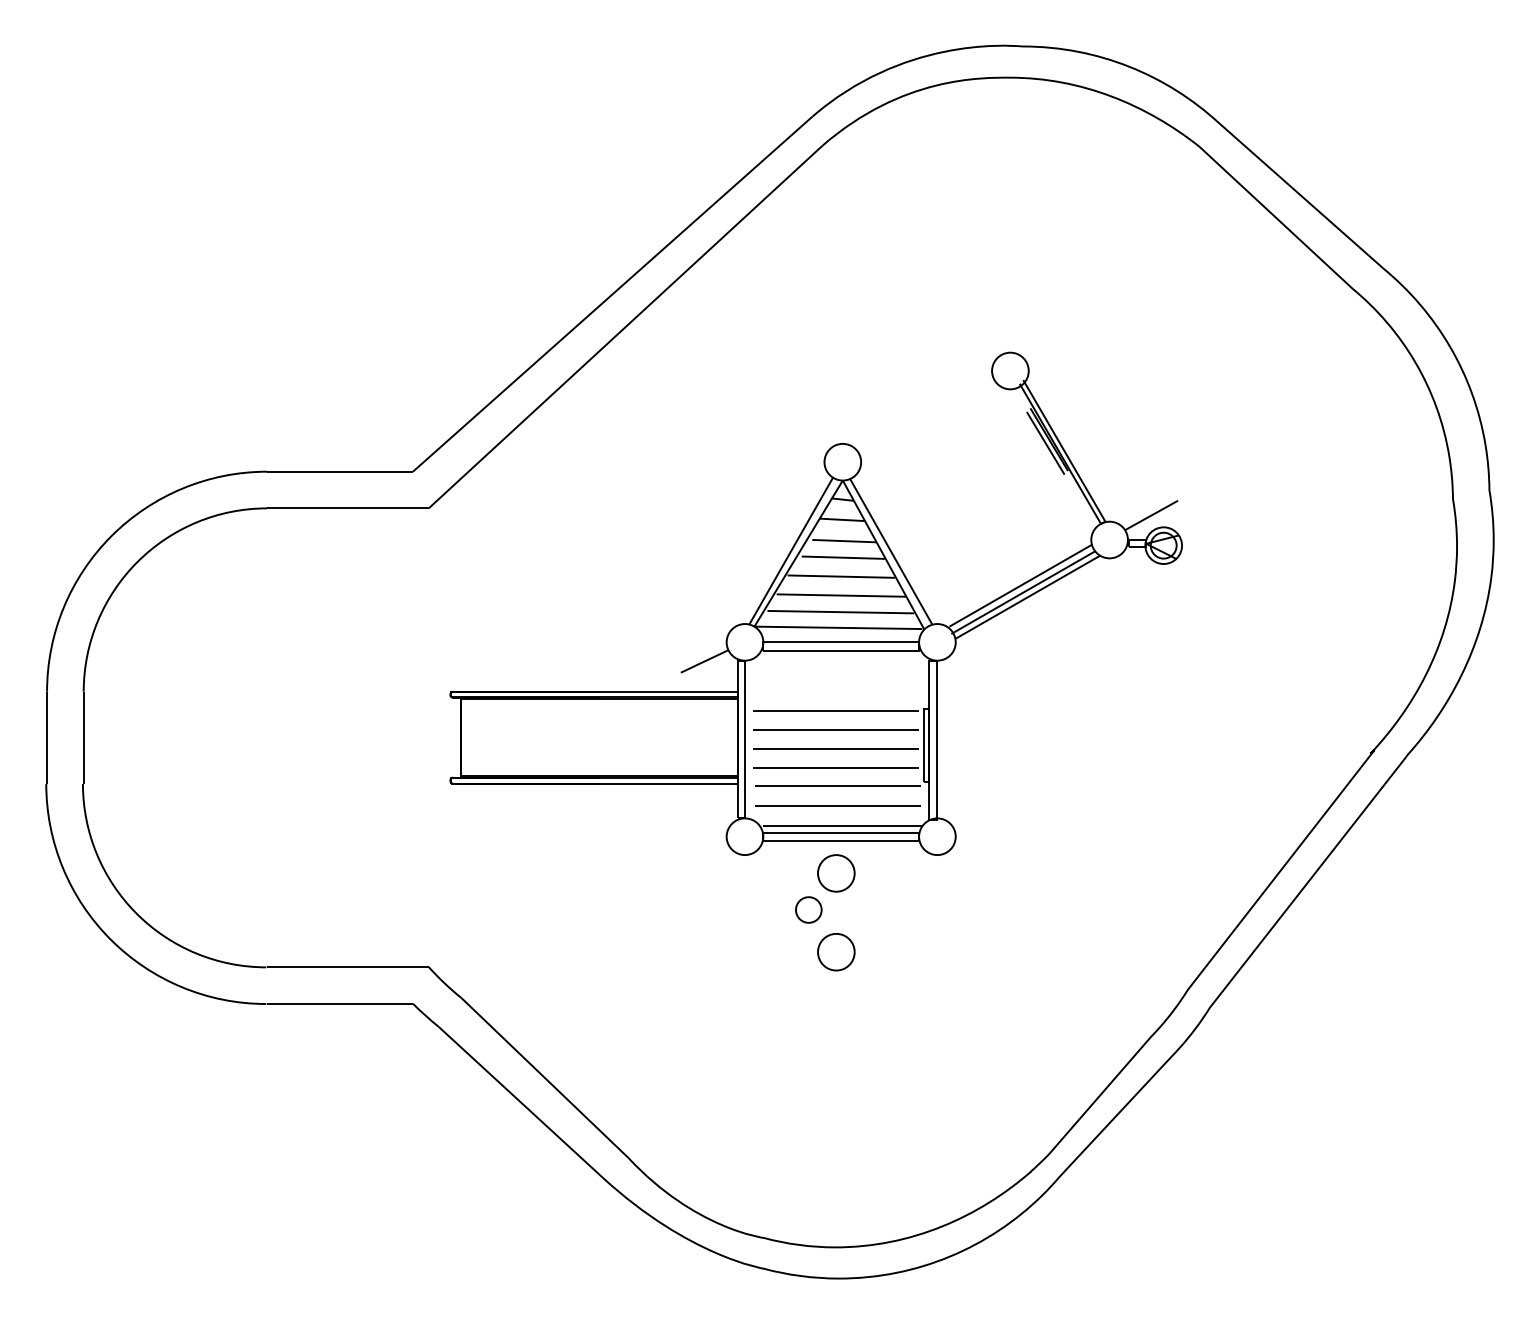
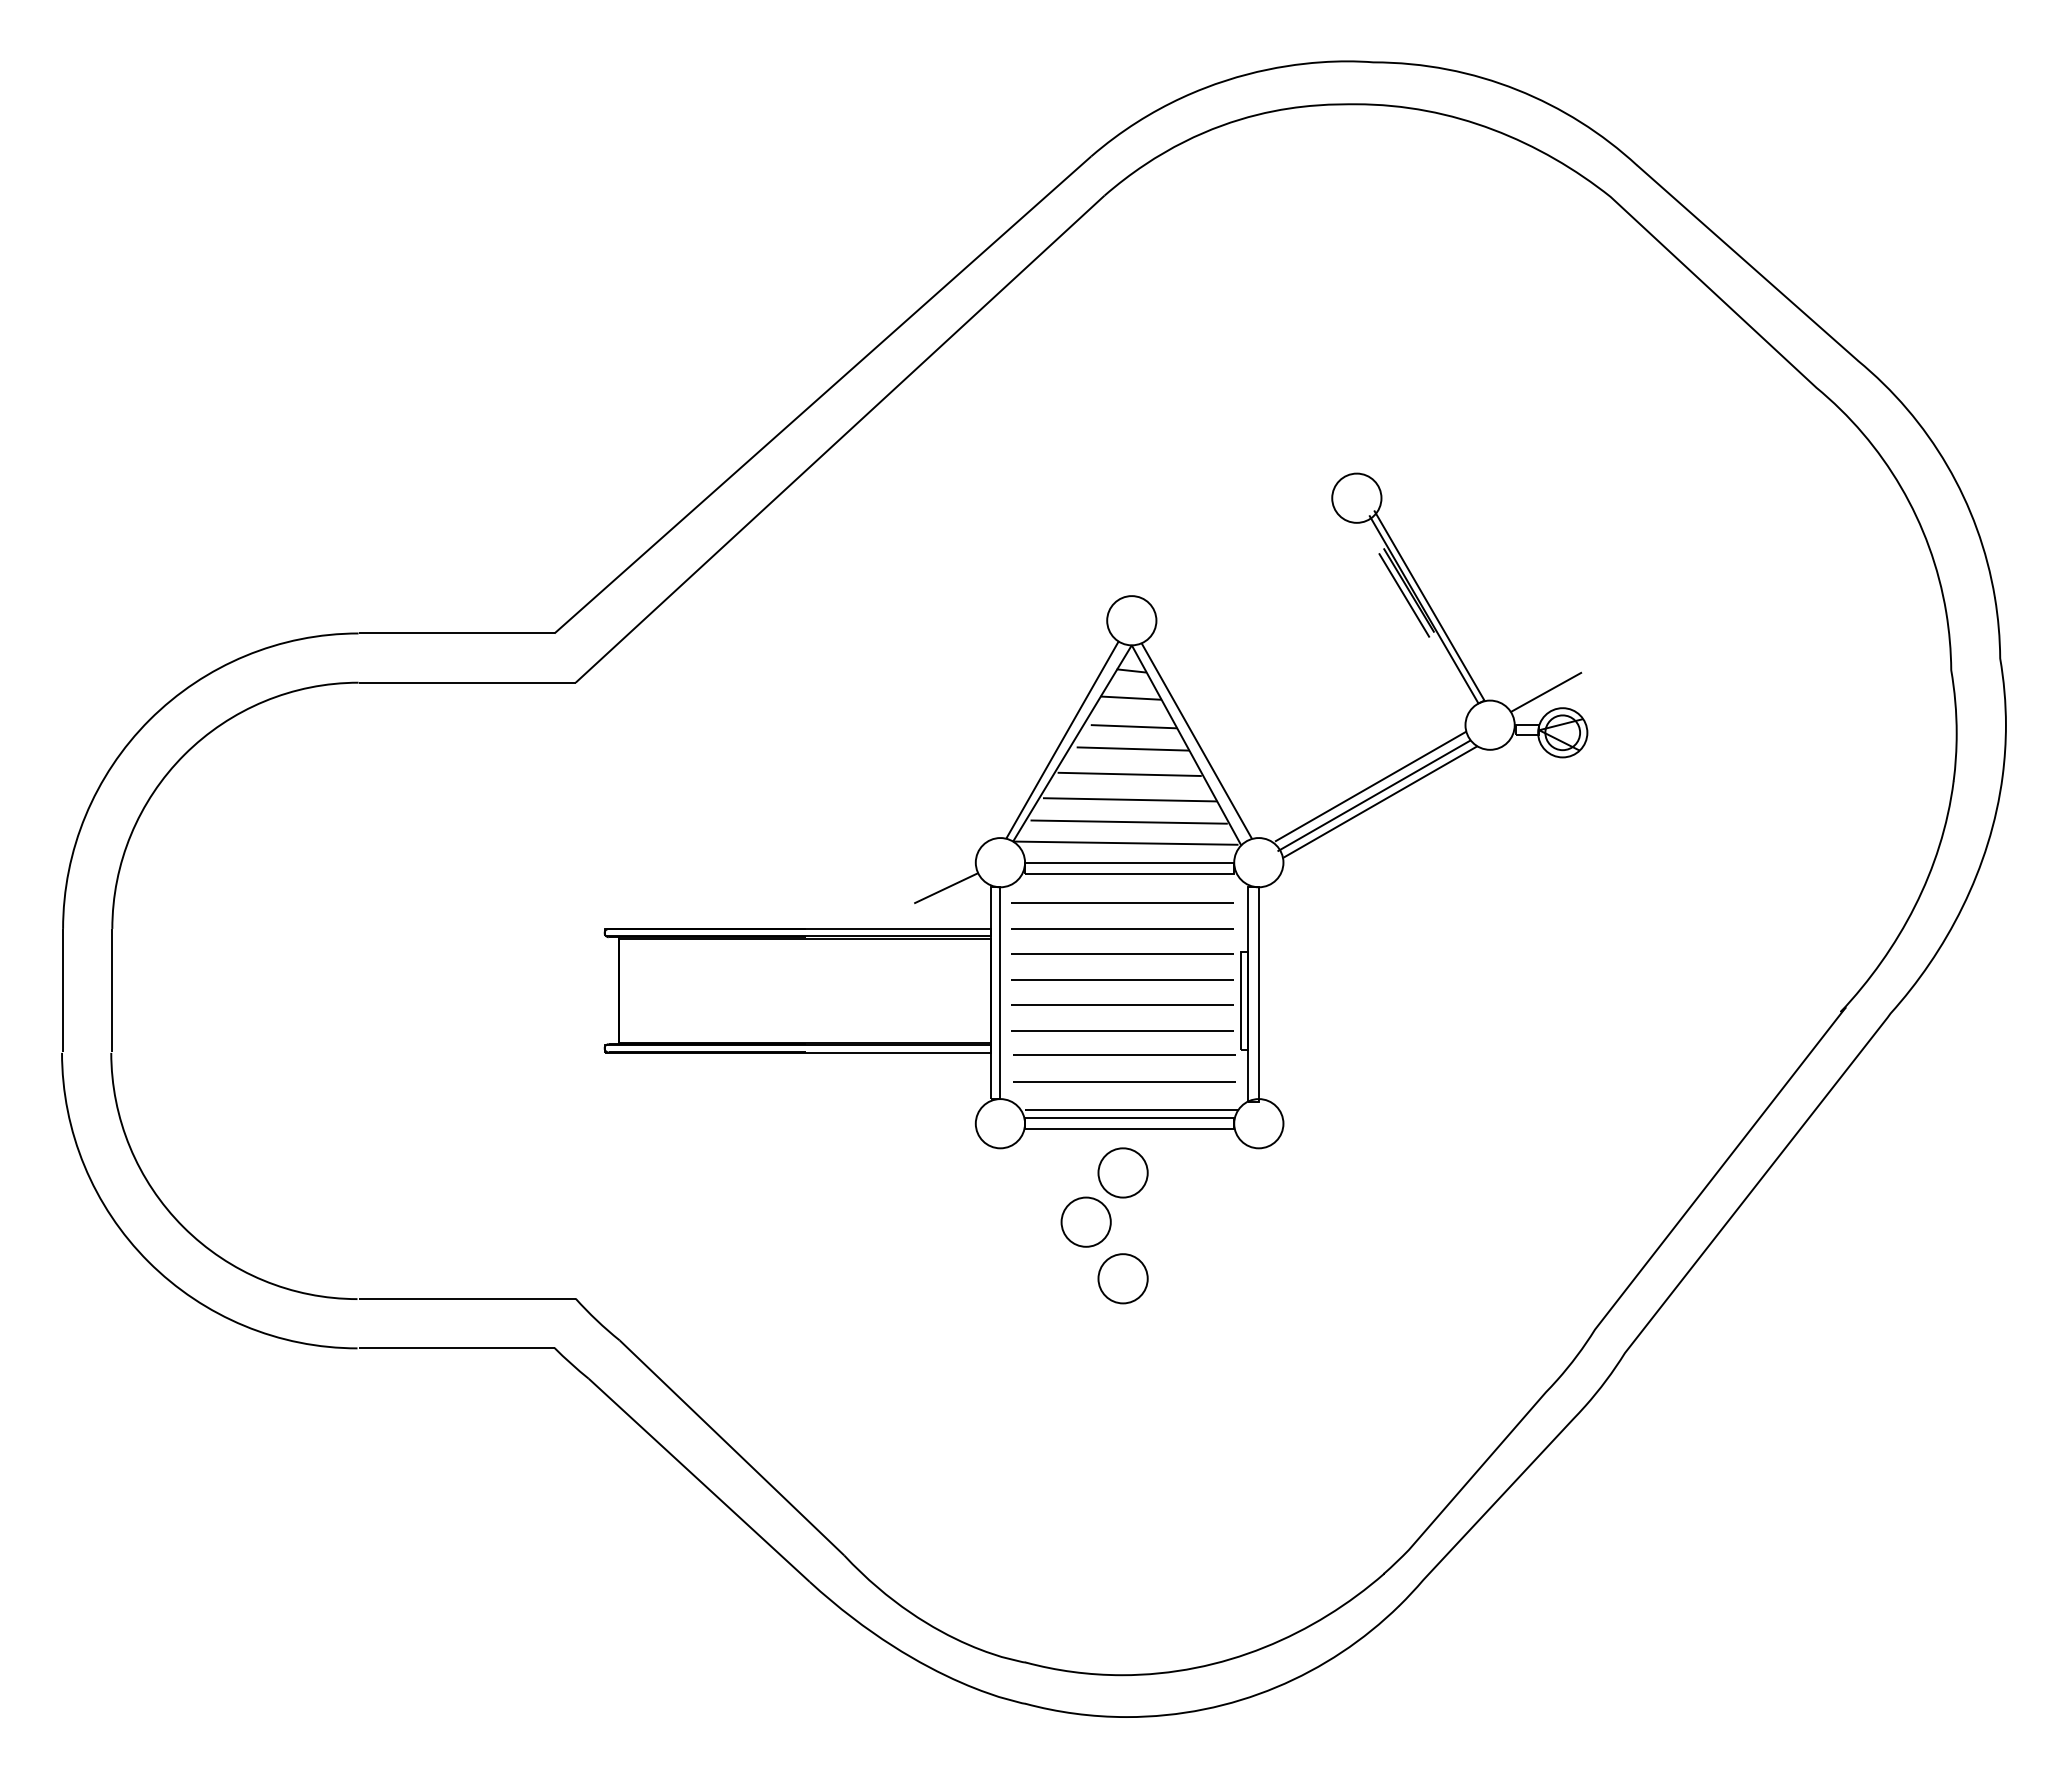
line: (835, 672) -> (1122, 902), added
line: (835, 691) -> (1122, 928), added
part: (808, 909) -> (1085, 1221), size x1.43

